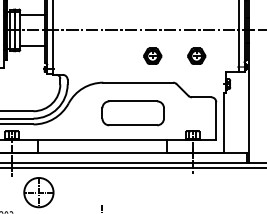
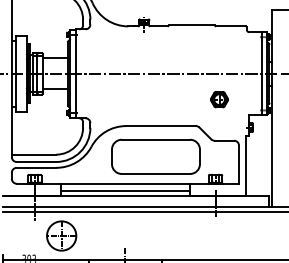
part: (152, 56) -> (175, 99), removed
part: (132, 113) -> (155, 156), size x1.43
line: (102, 148) -> (125, 191), added

